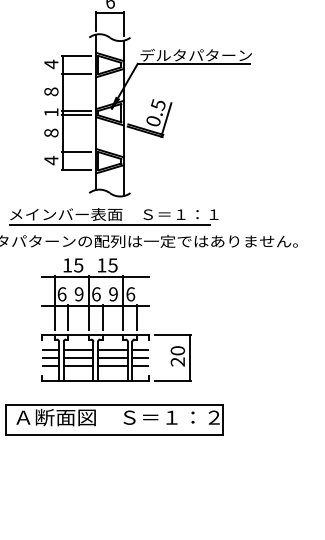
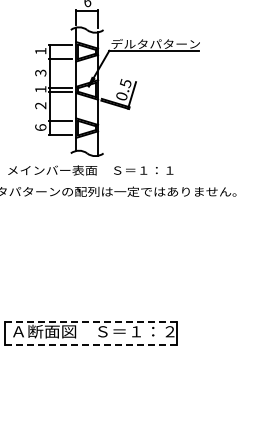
text: (51, 64) -> (40, 51), 4 -> 1
text: (51, 91) -> (40, 72), 8 -> 3
text: (51, 132) -> (40, 105), 8 -> 2
text: (51, 160) -> (40, 127), 4 -> 6
line: (108, 224) -> (86, 178), removed
part: (116, 319) -> (92, 253), removed
line: (115, 404) -> (91, 321), solid -> dashed
line: (114, 435) -> (90, 345), solid -> dashed

